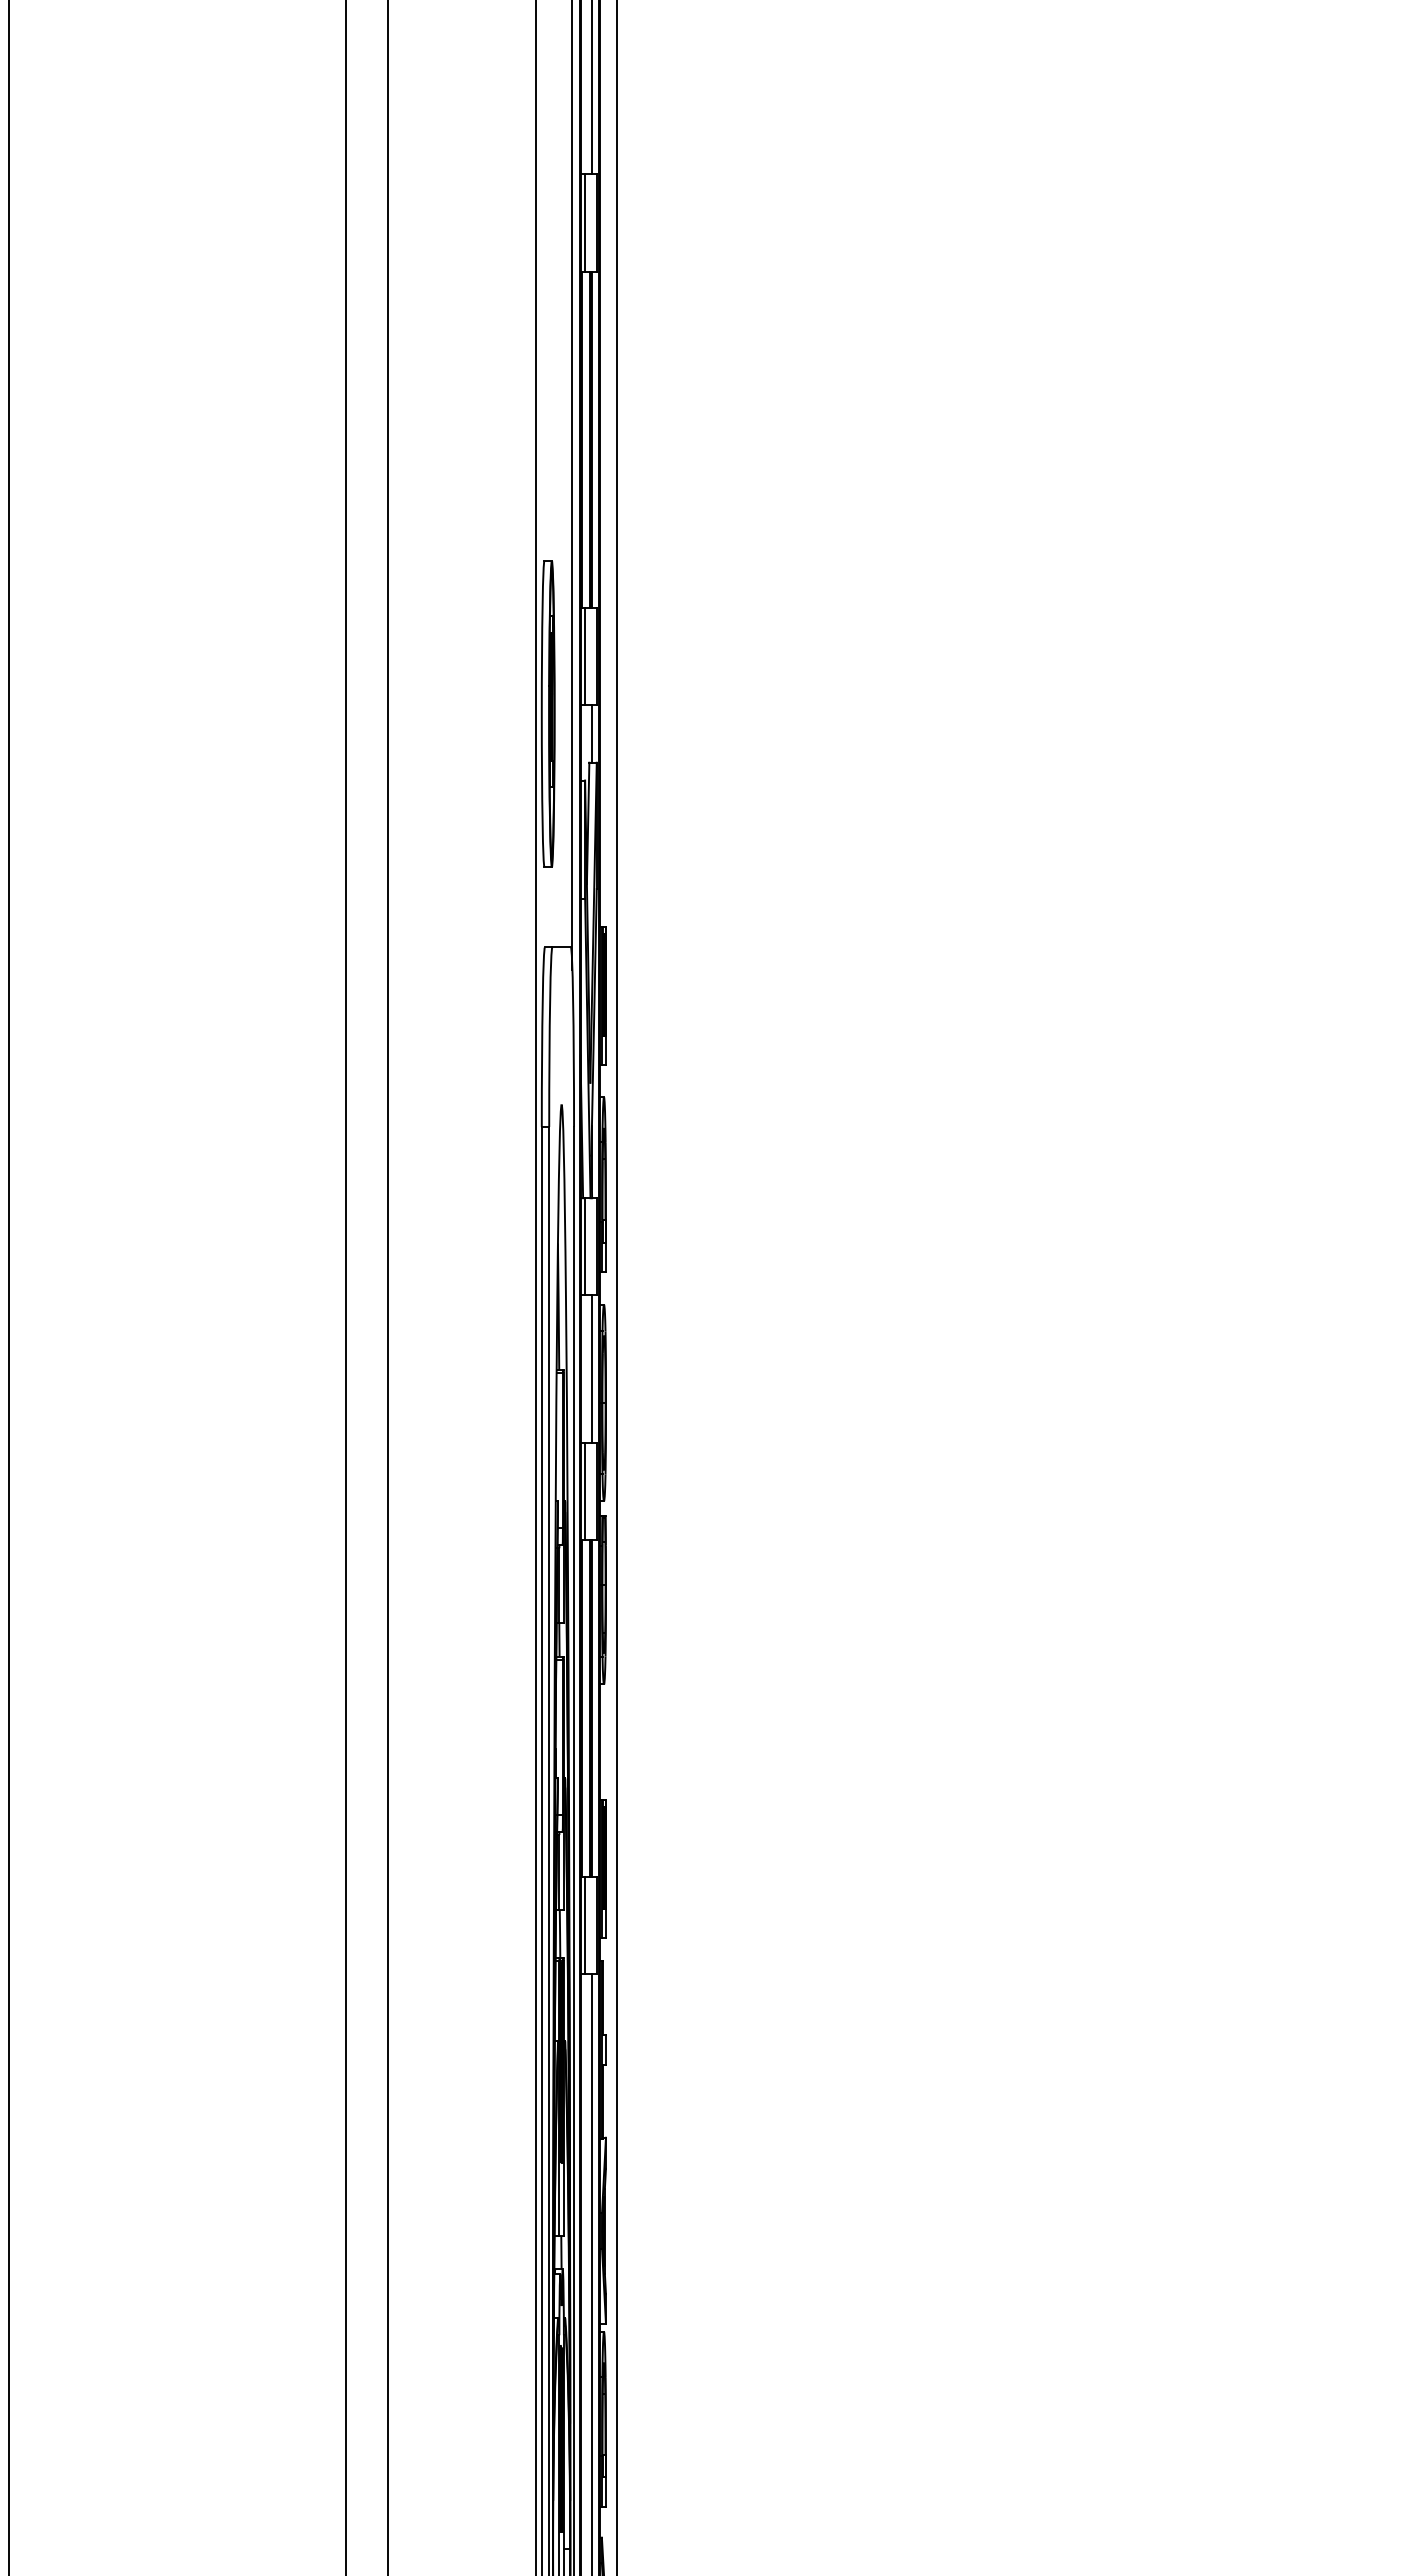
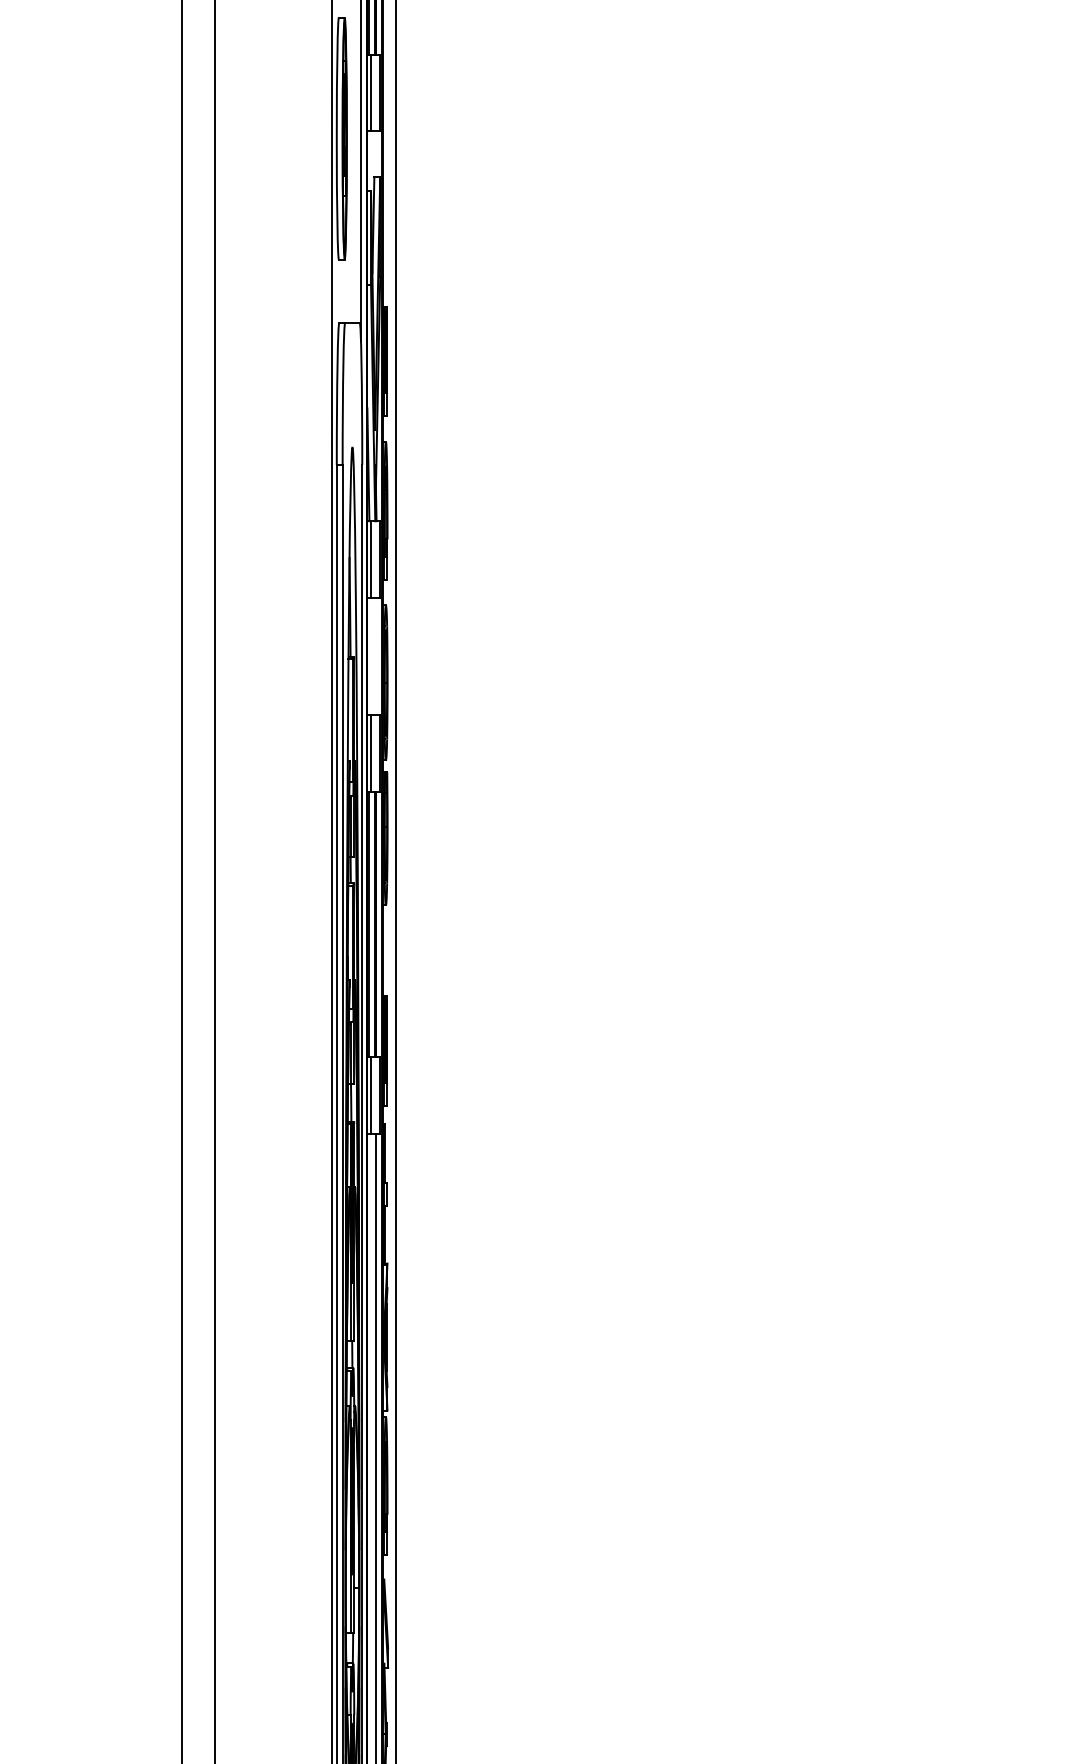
line: (591, 733) -> (376, 154), removed
line: (591, 1369) -> (376, 656), removed

